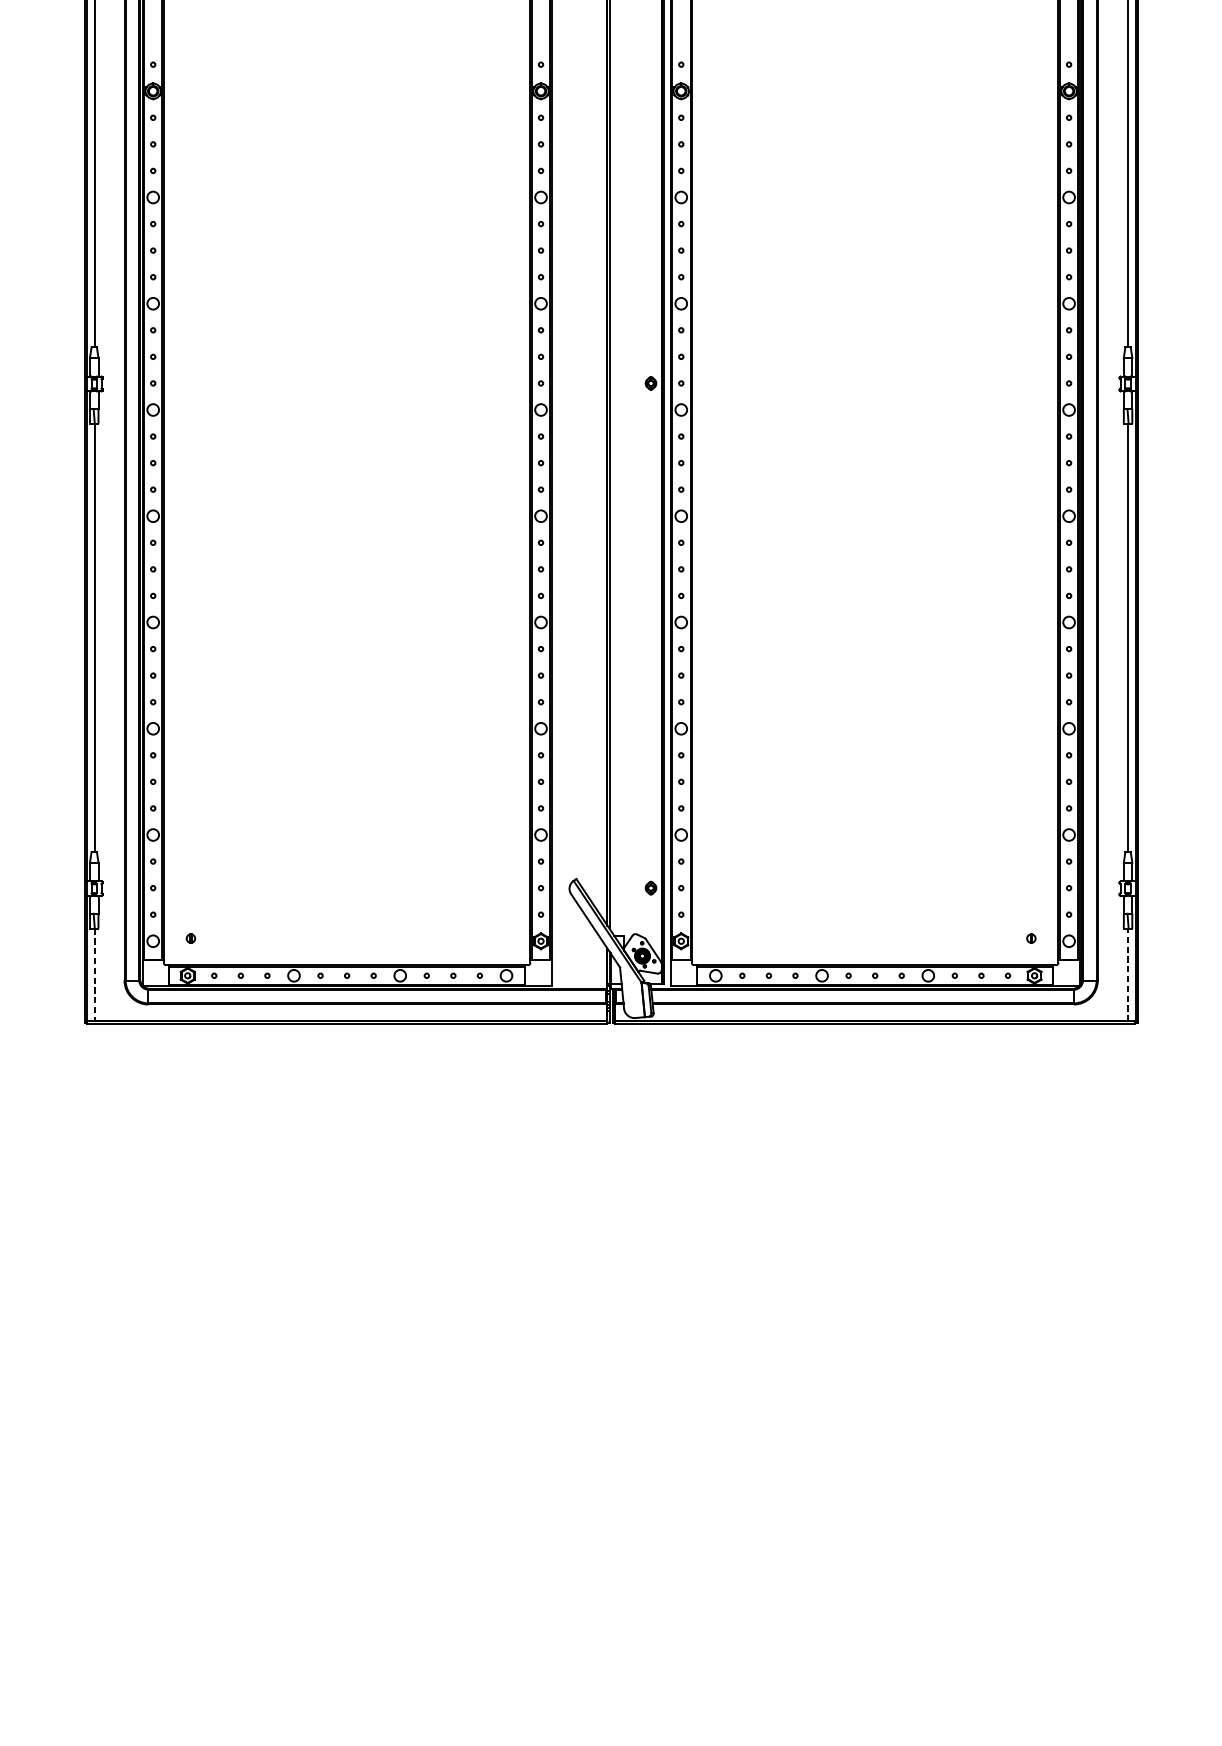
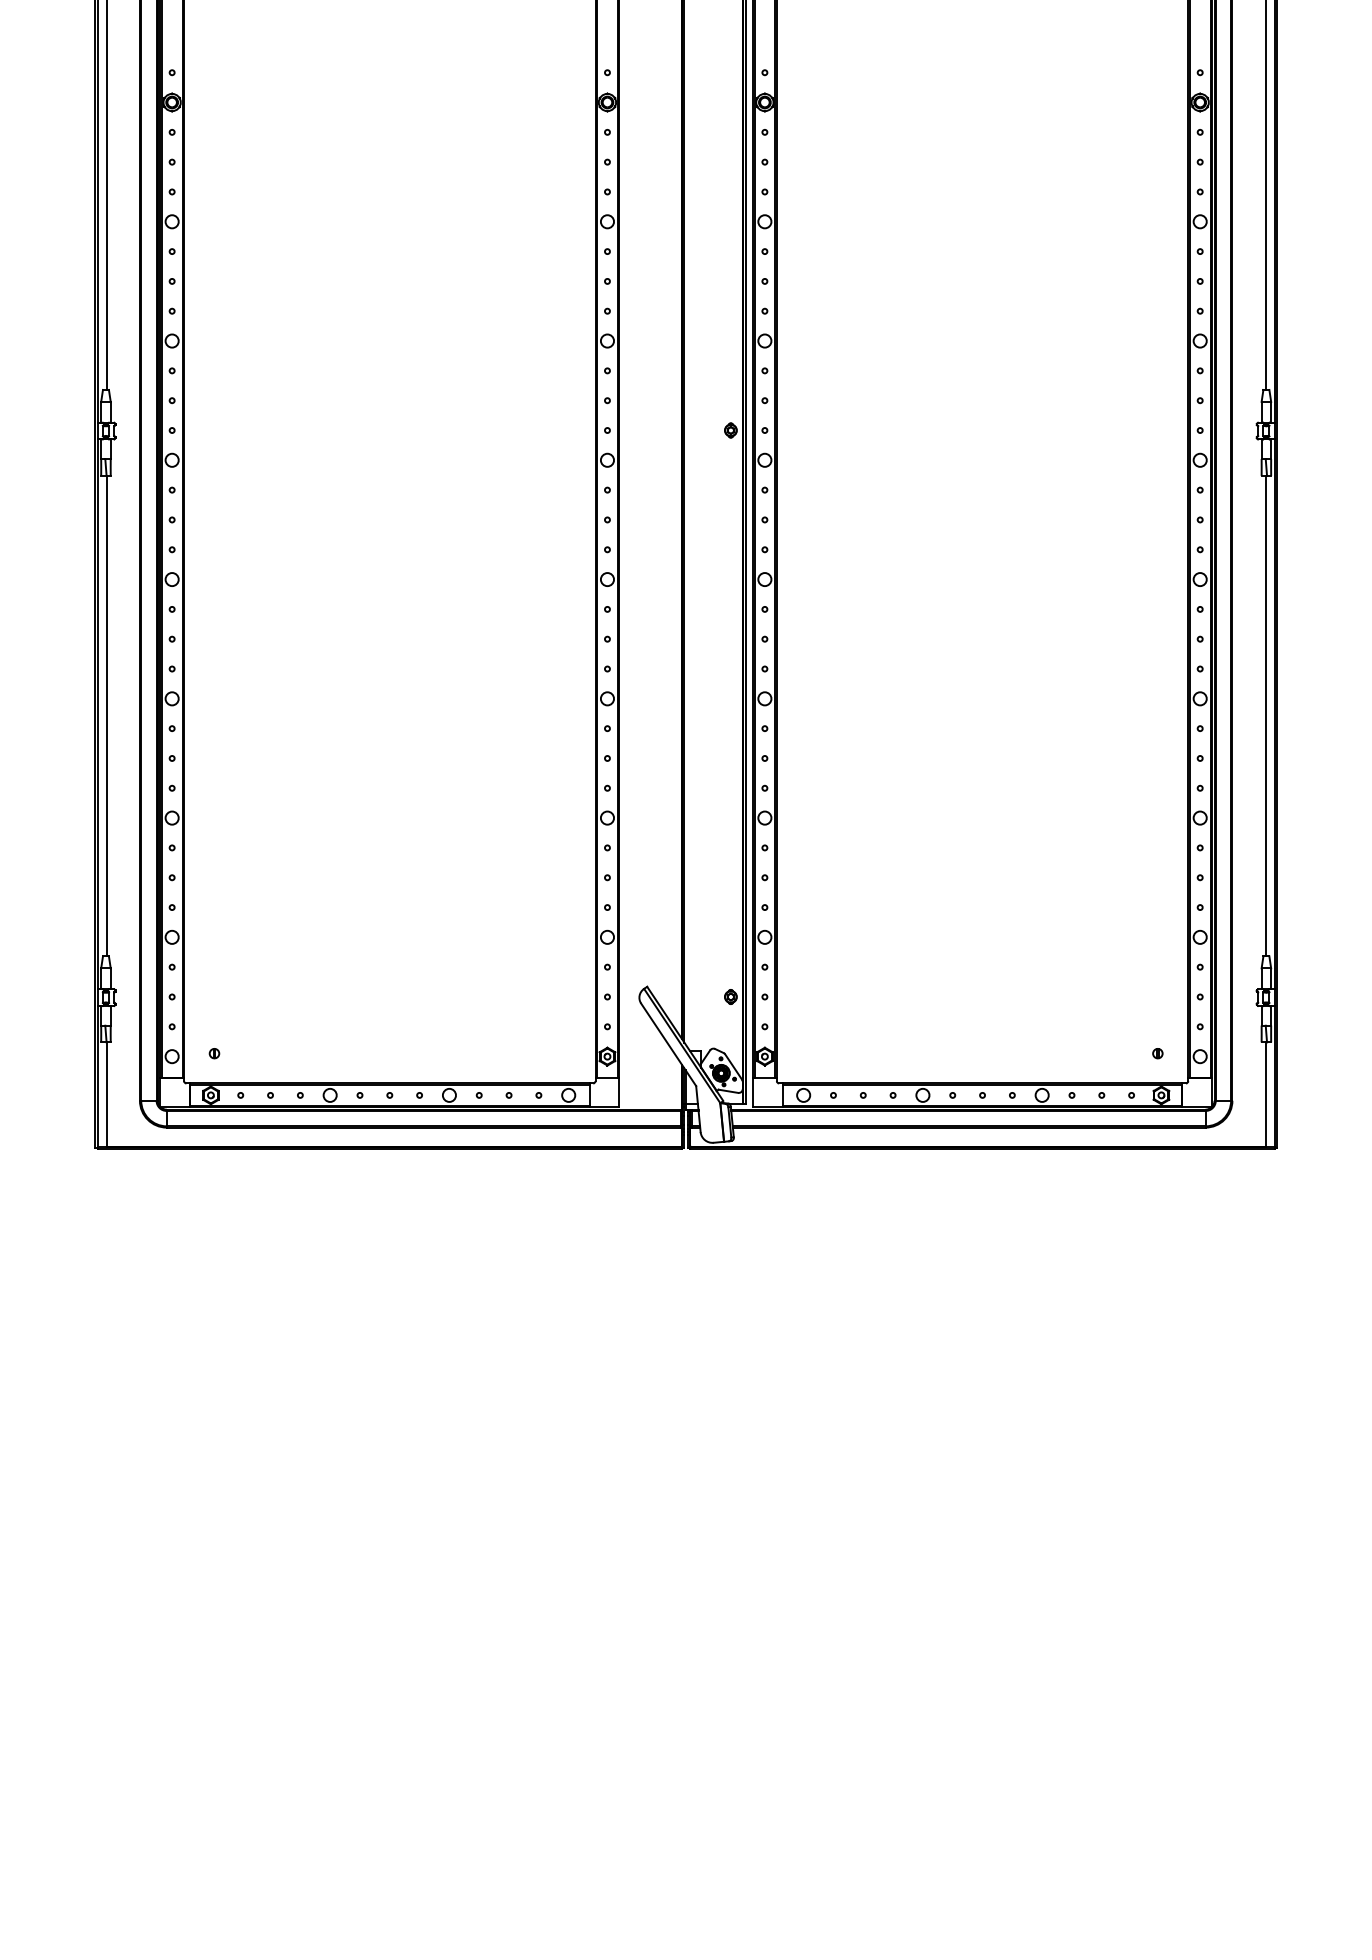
line: (94, 975) -> (106, 1095), dashed -> solid
line: (1127, 975) -> (1265, 1094), dashed -> solid

